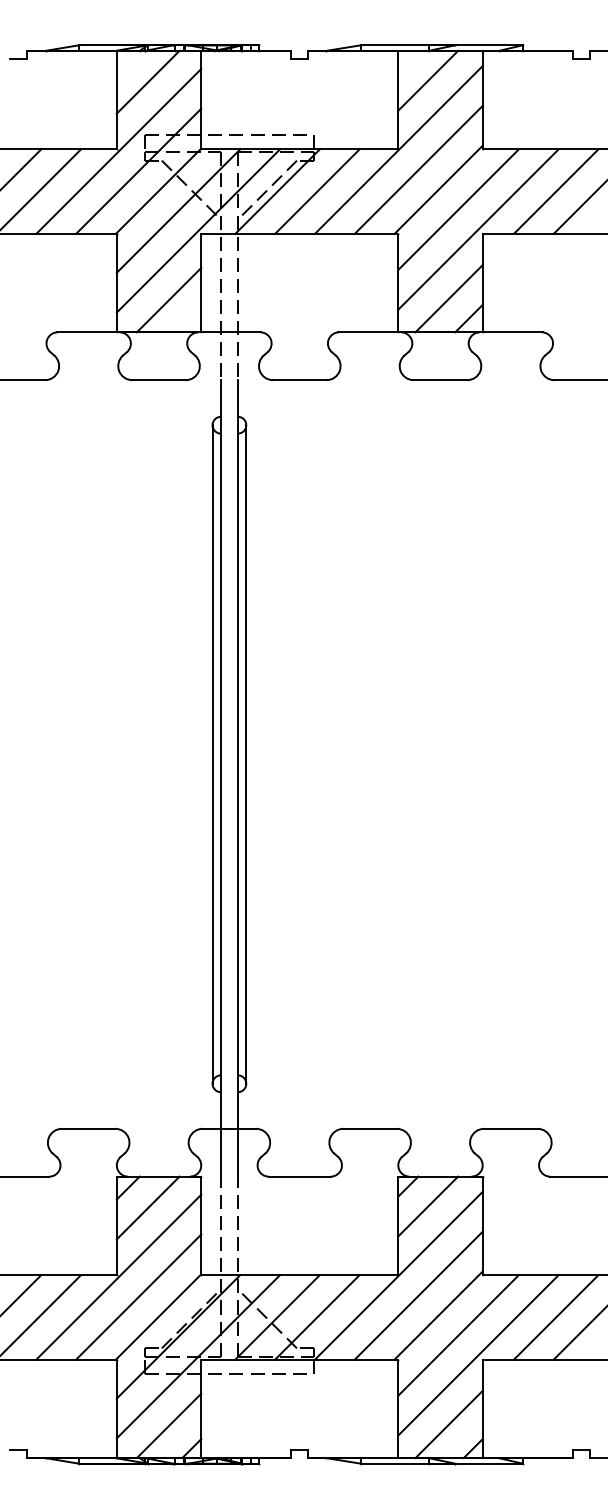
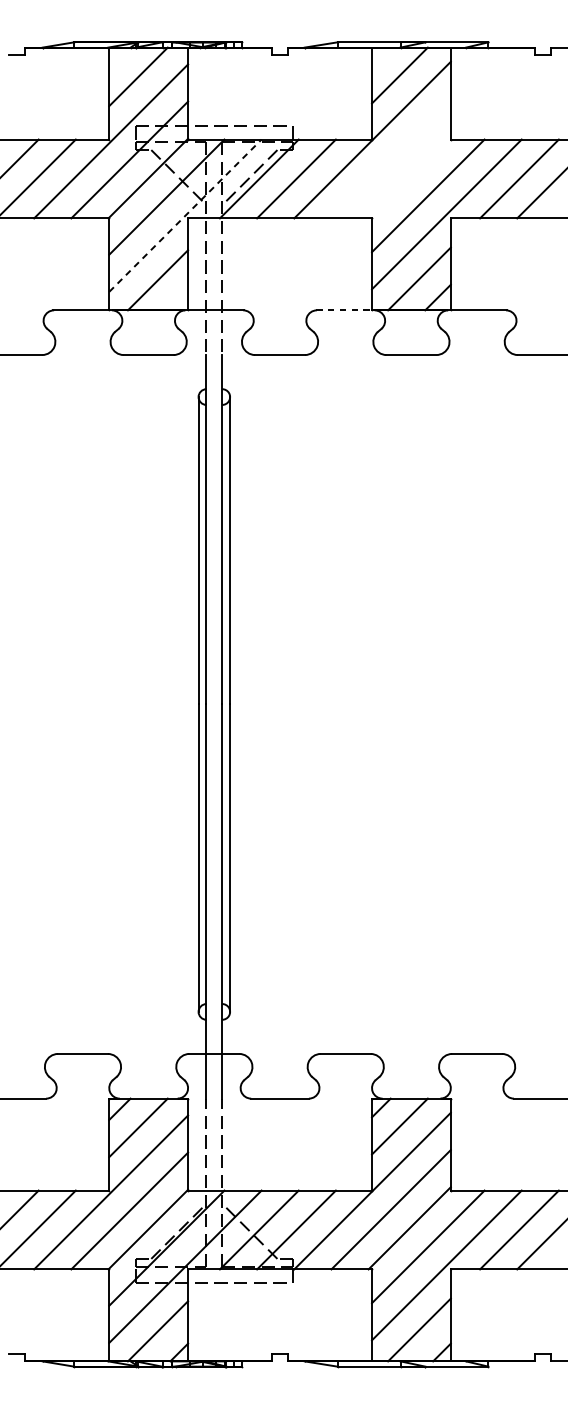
line: (418, 169) -> (390, 158), removed
line: (438, 189) -> (409, 177), removed
line: (198, 230) -> (185, 215), solid -> dashed
line: (368, 332) -> (344, 310), solid -> dashed

